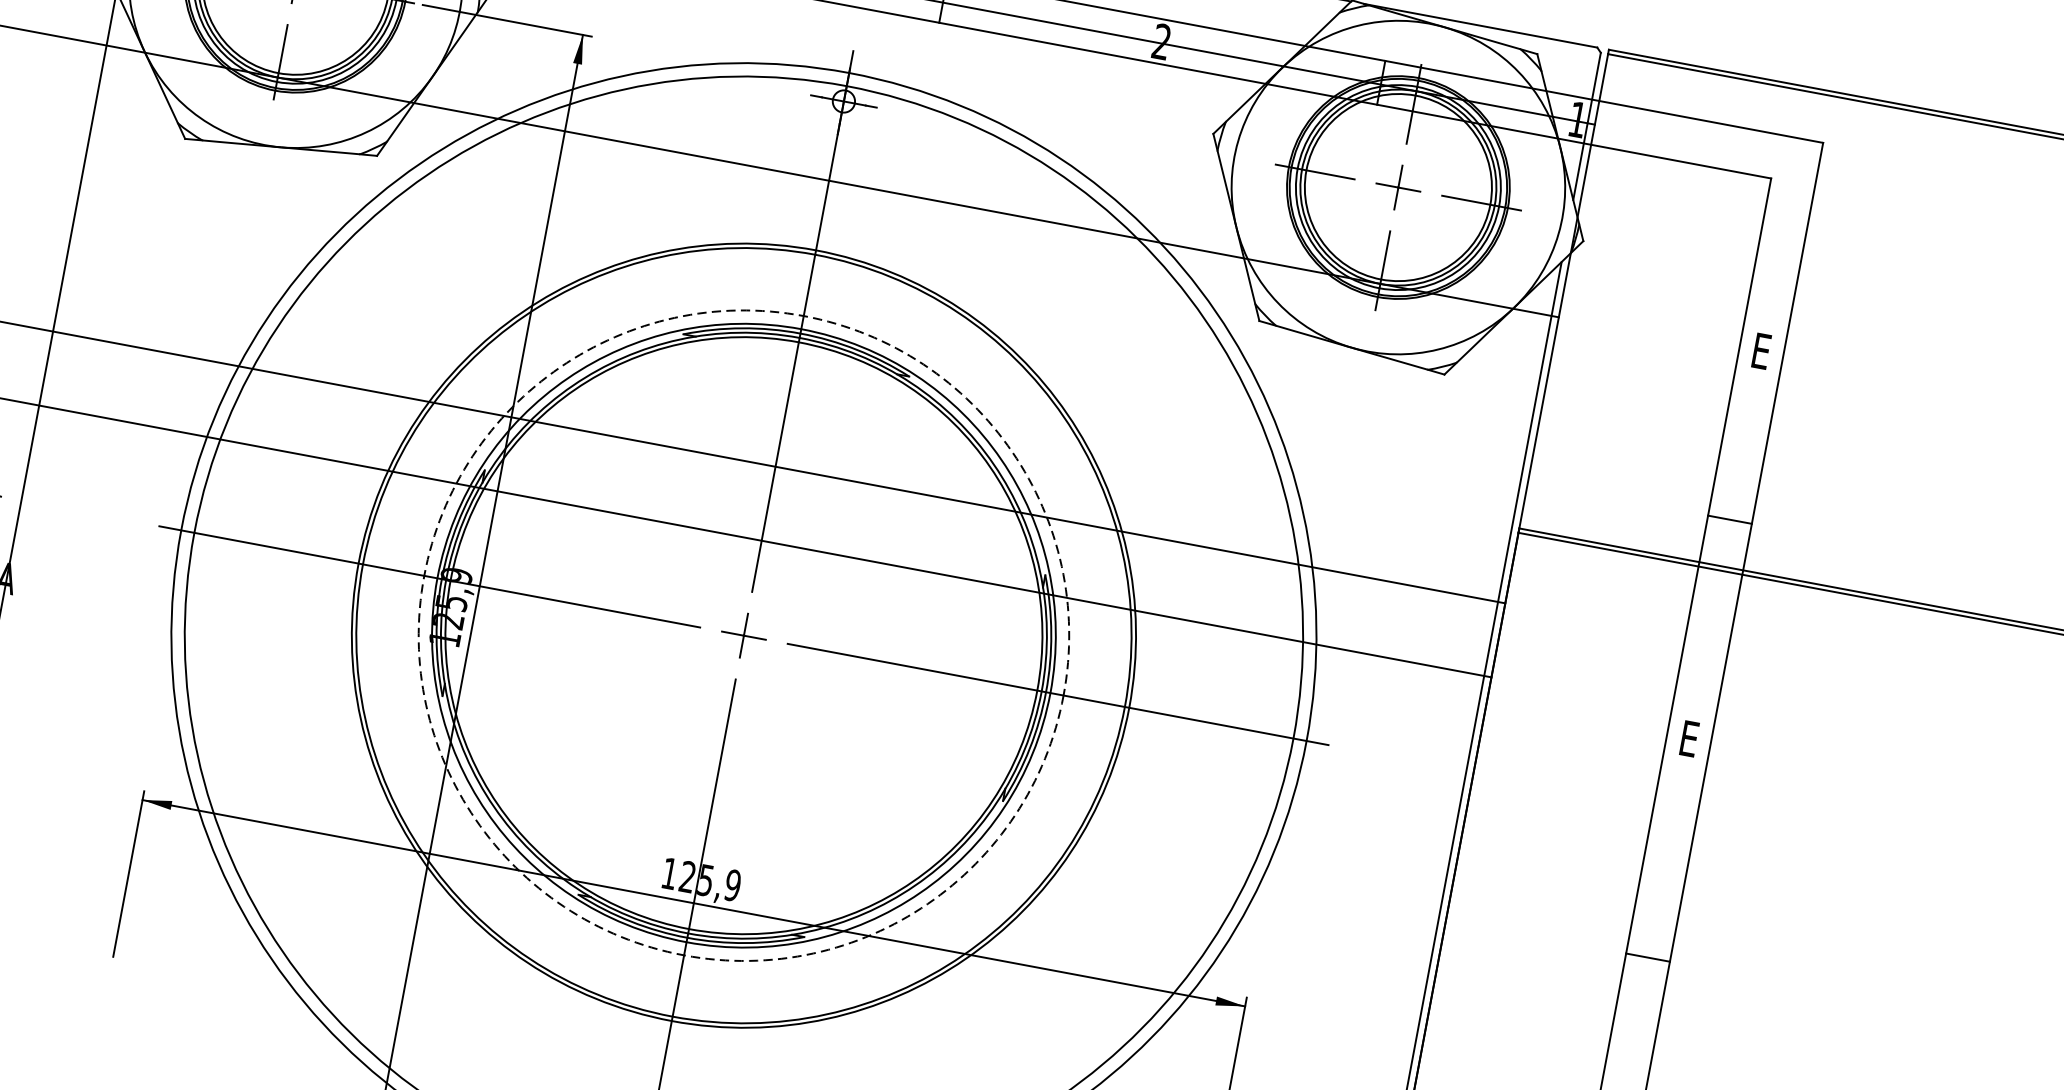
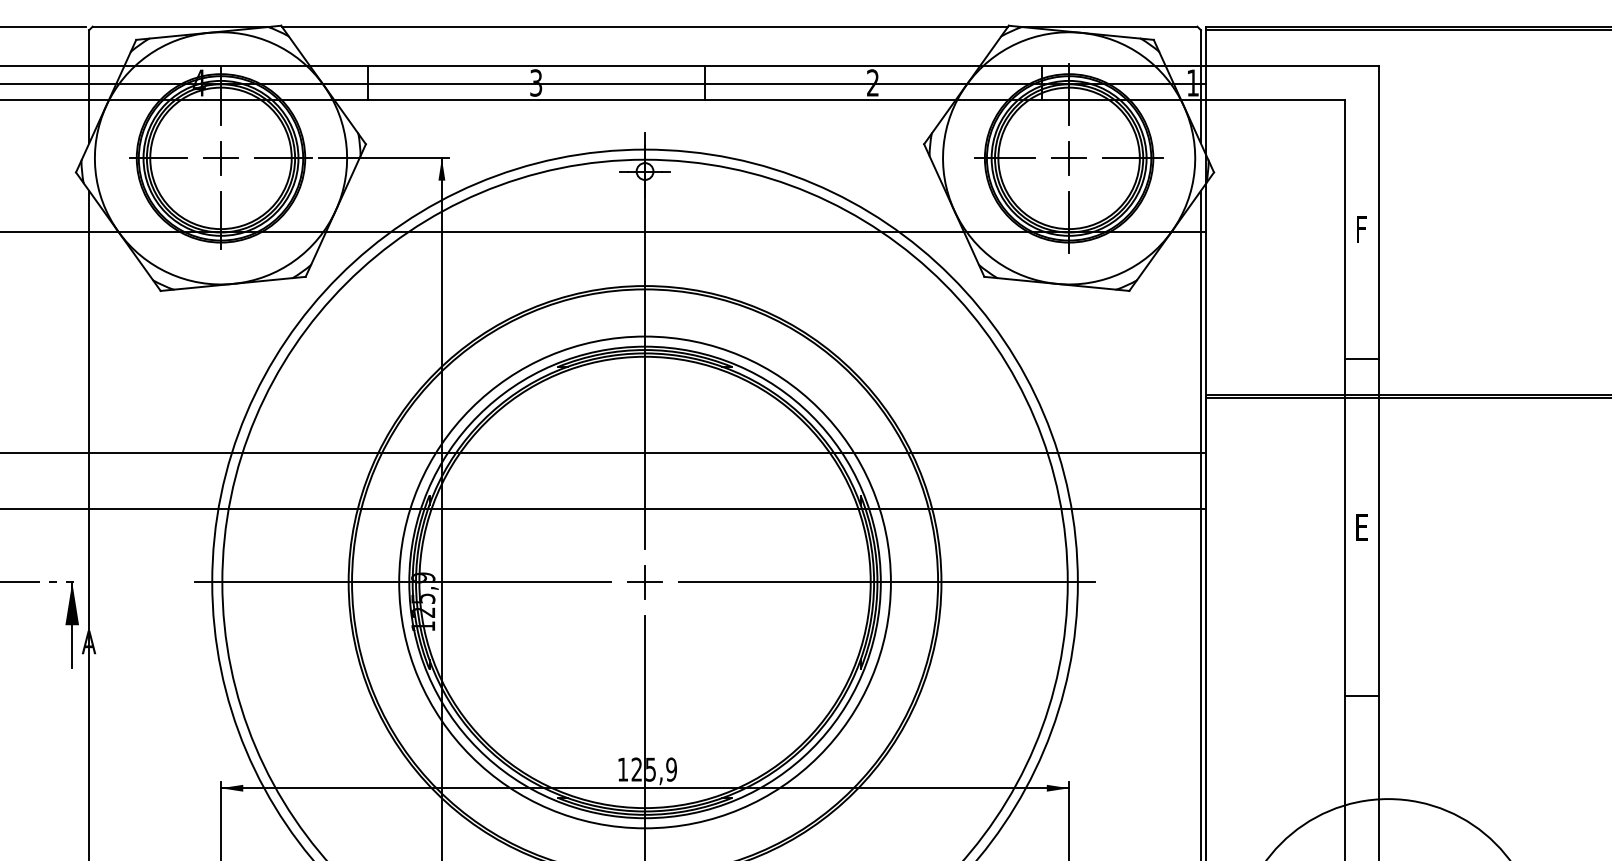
text: (1761, 351) -> (1361, 229), E -> F
circle: (743, 635) -> (644, 582), dashed -> solid

